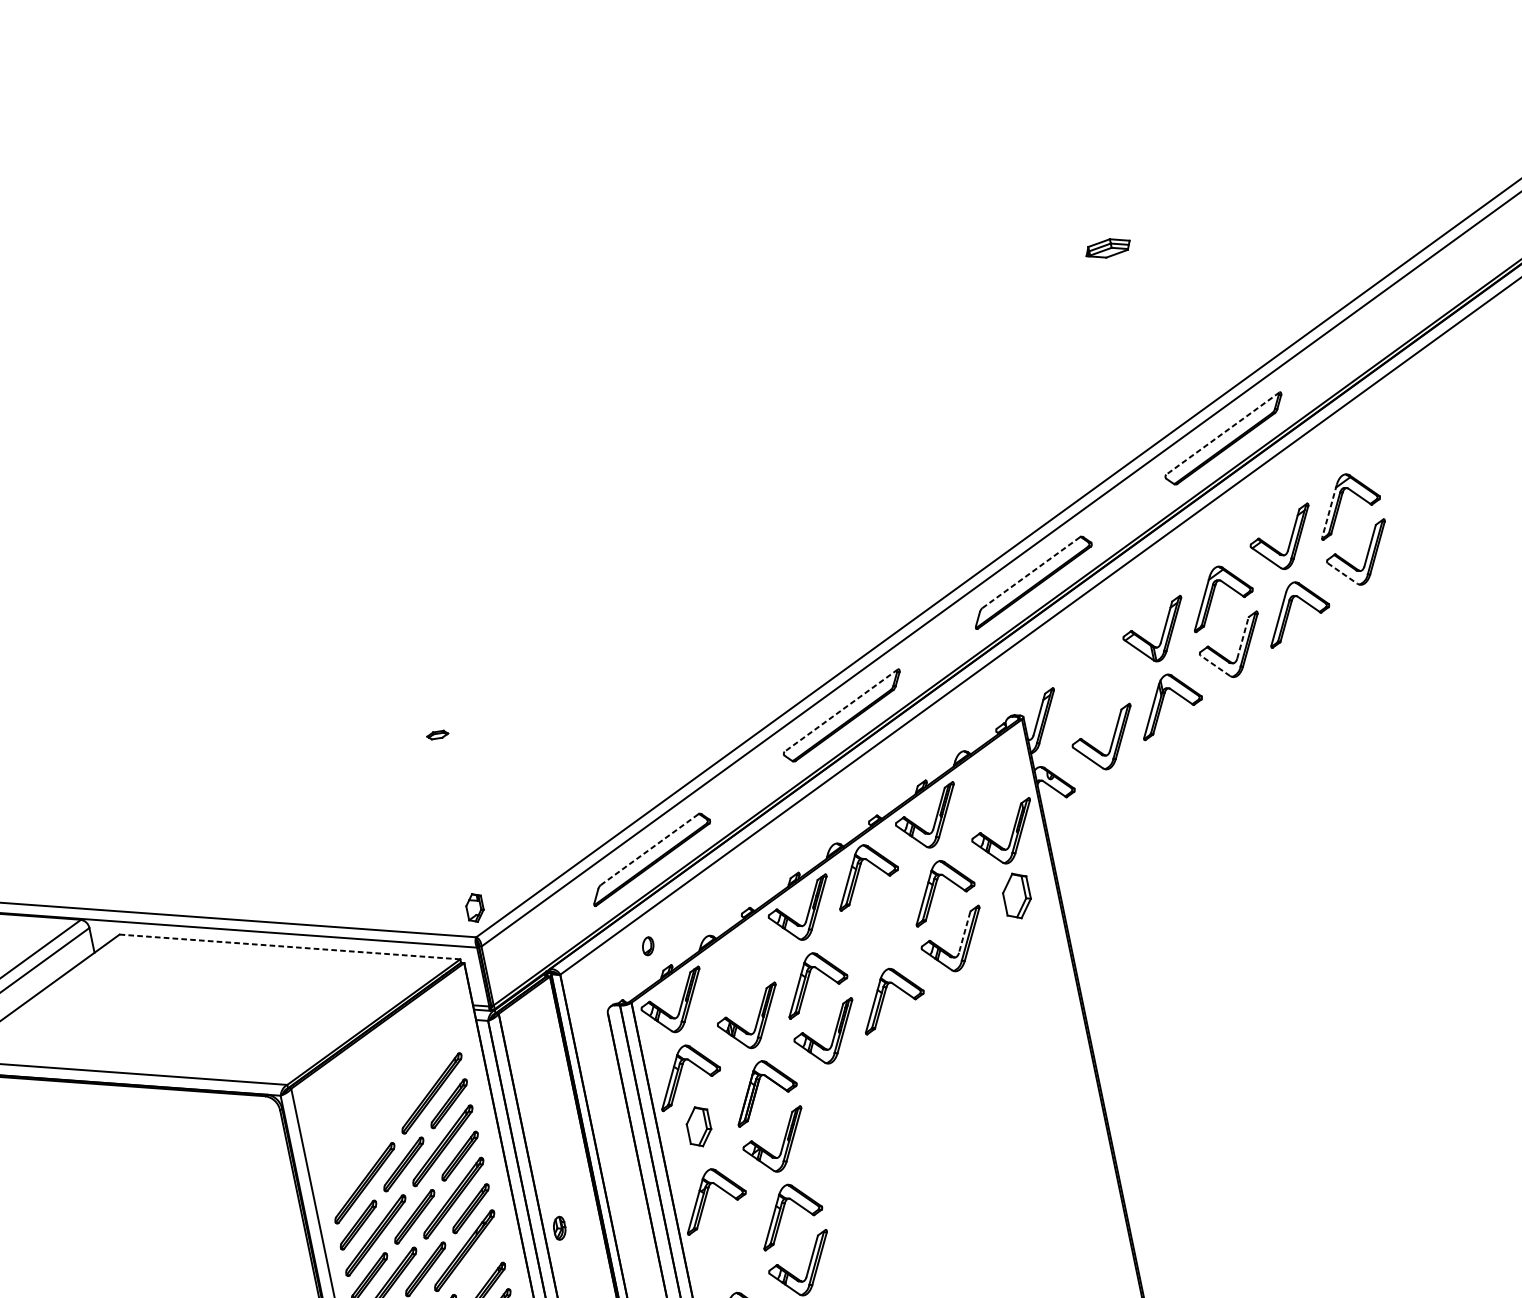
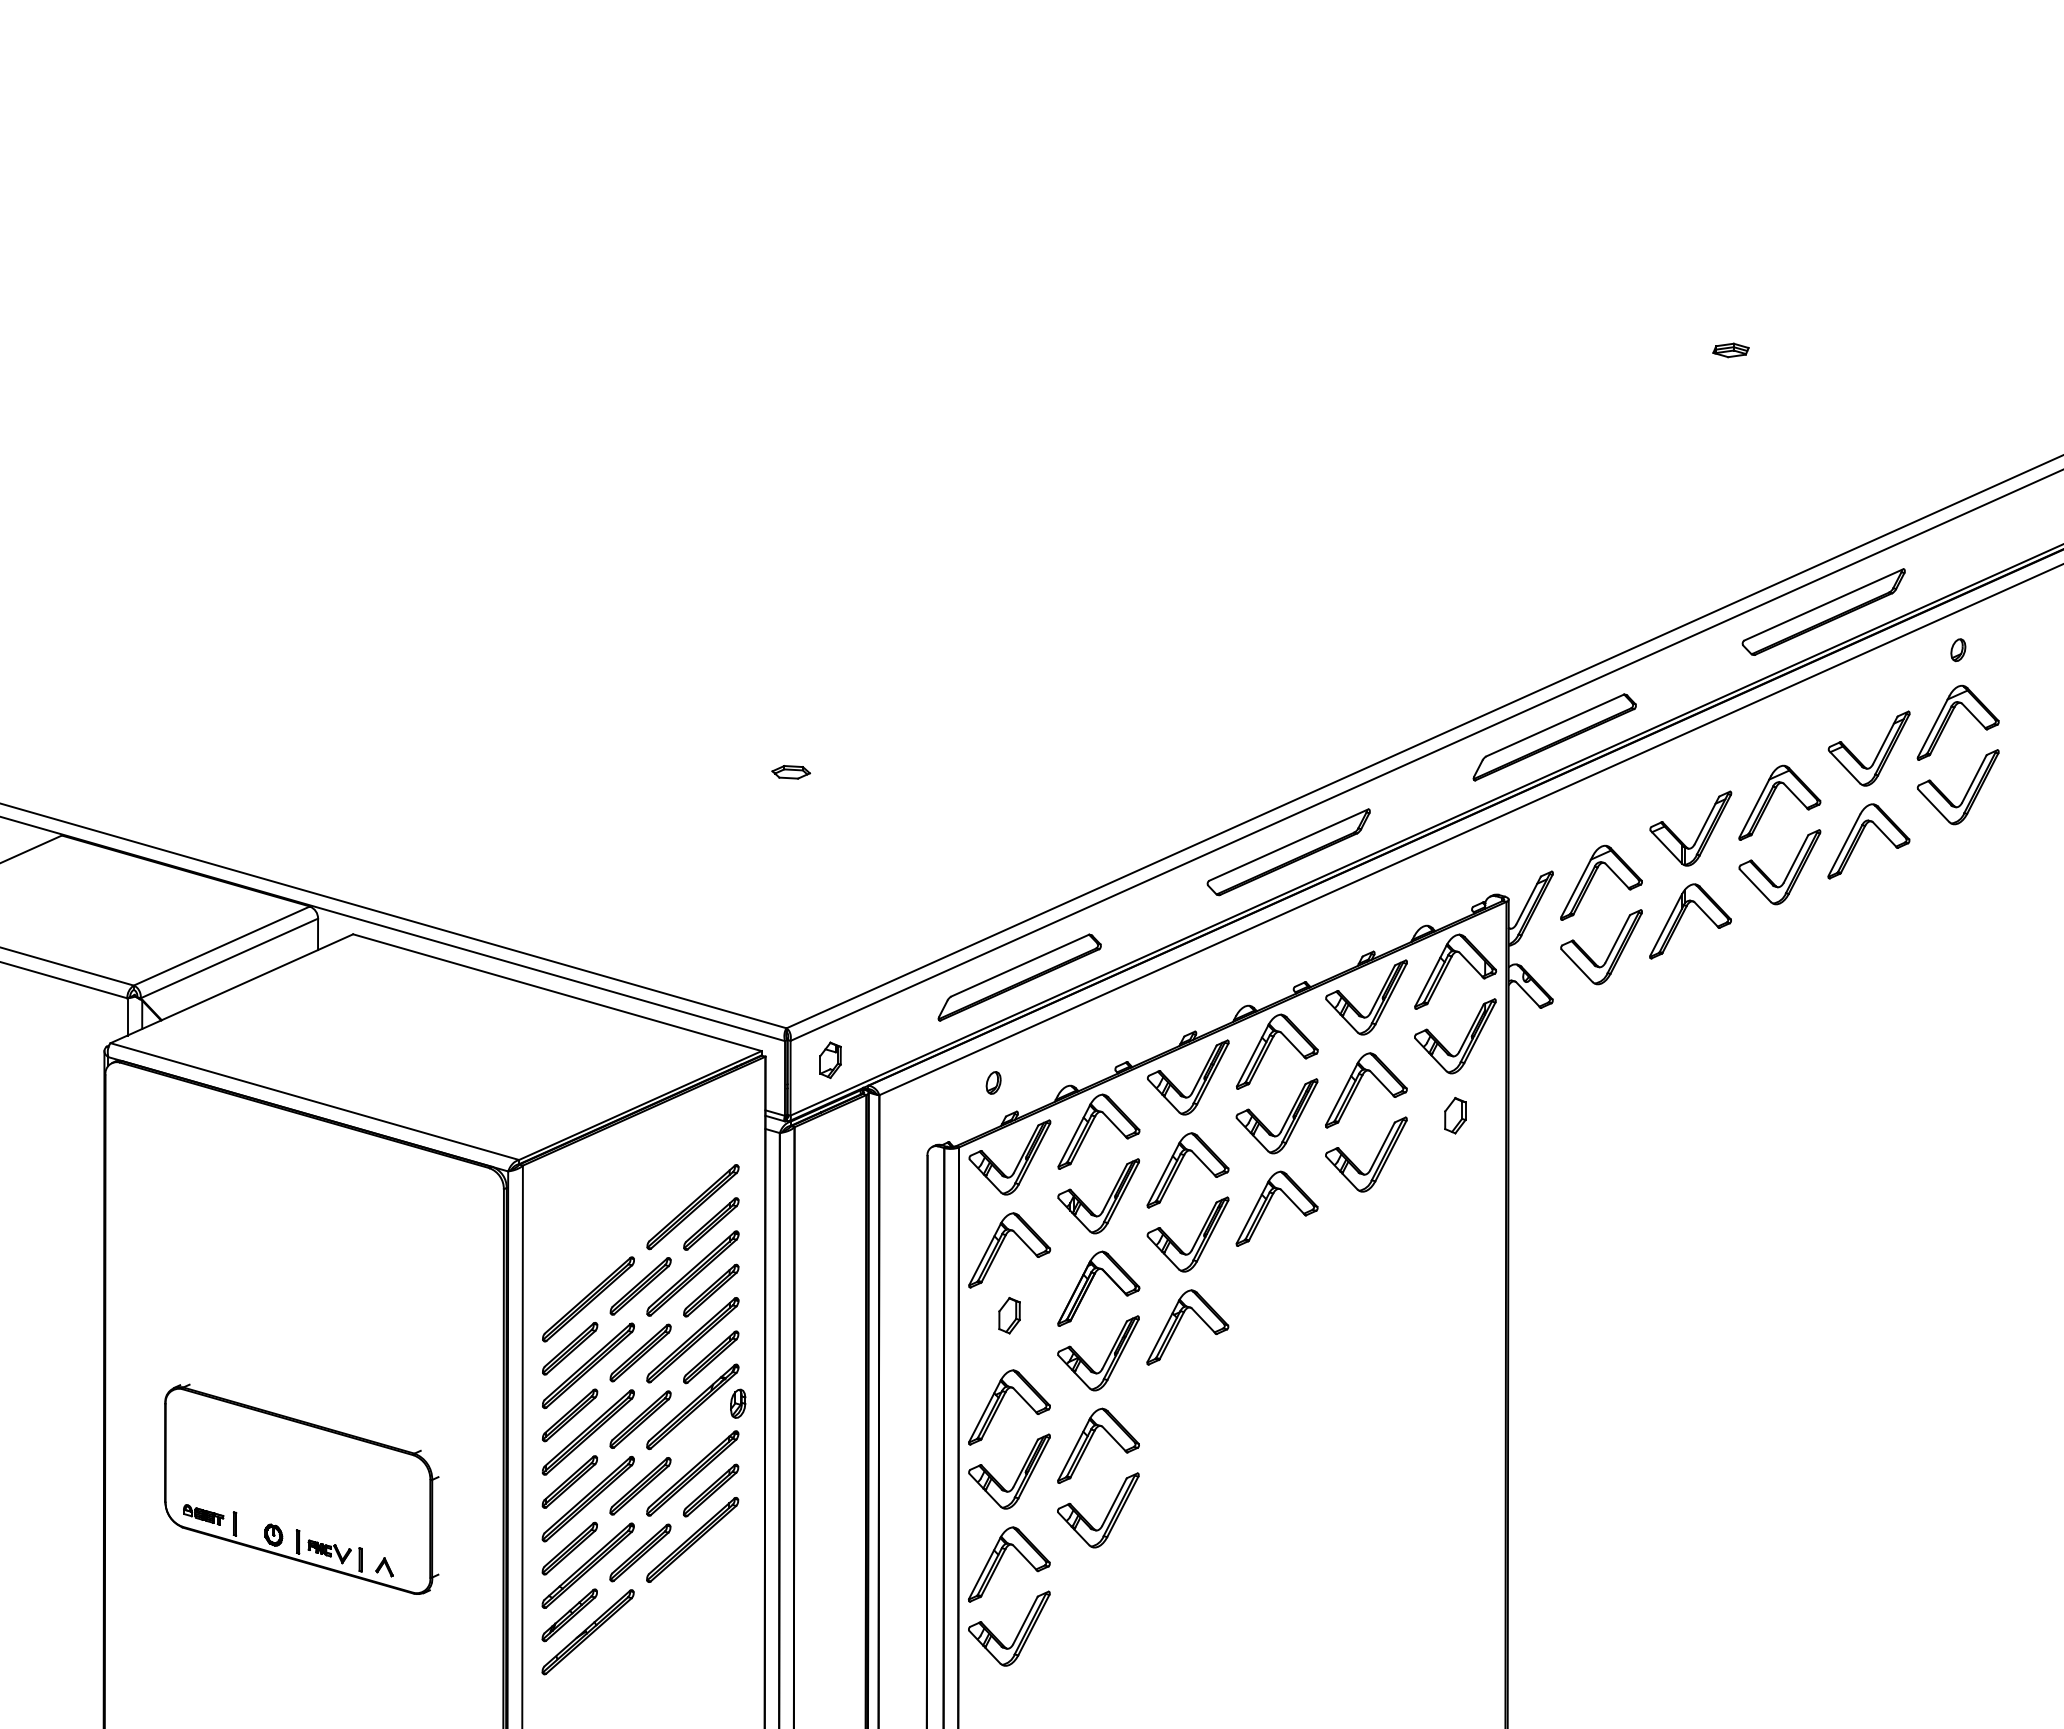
part: (1107, 248) -> (1730, 350), size x0.62
line: (1222, 434) -> (1823, 605), dashed -> solid
part: (1336, 447) -> (1958, 650), added
line: (1329, 511) -> (1933, 726), dashed -> solid
line: (1030, 572) -> (1554, 725), dashed -> solid
line: (1343, 573) -> (1934, 806), dashed -> solid
line: (1243, 637) -> (1796, 858), dashed -> solid
line: (1215, 665) -> (1755, 885), dashed -> solid
part: (1086, 685) -> (1593, 877), added
line: (841, 710) -> (1288, 845), dashed -> solid
part: (437, 735) -> (790, 772), size x1.43
part: (986, 780) -> (1447, 967), added
line: (649, 849) -> (1019, 965), dashed -> solid
part: (1017, 895) -> (1455, 1115), size x0.62
part: (474, 908) -> (830, 1060), moved
part: (884, 927) -> (1285, 1120), added
line: (964, 933) -> (1382, 1147), dashed -> solid
line: (290, 946) -> (557, 992), dashed -> solid
part: (731, 965) -> (1090, 1127), added
part: (834, 1105) -> (1179, 1323), added
part: (698, 1126) -> (1009, 1315), size x0.71
part: (559, 1228) -> (738, 1403), moved
part: (731, 1252) -> (1017, 1476), added

